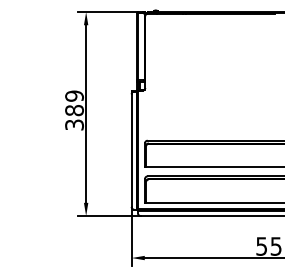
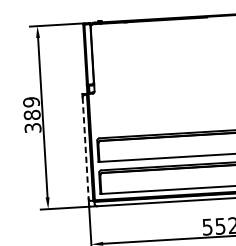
line: (131, 151) -> (85, 148), solid -> dashed

